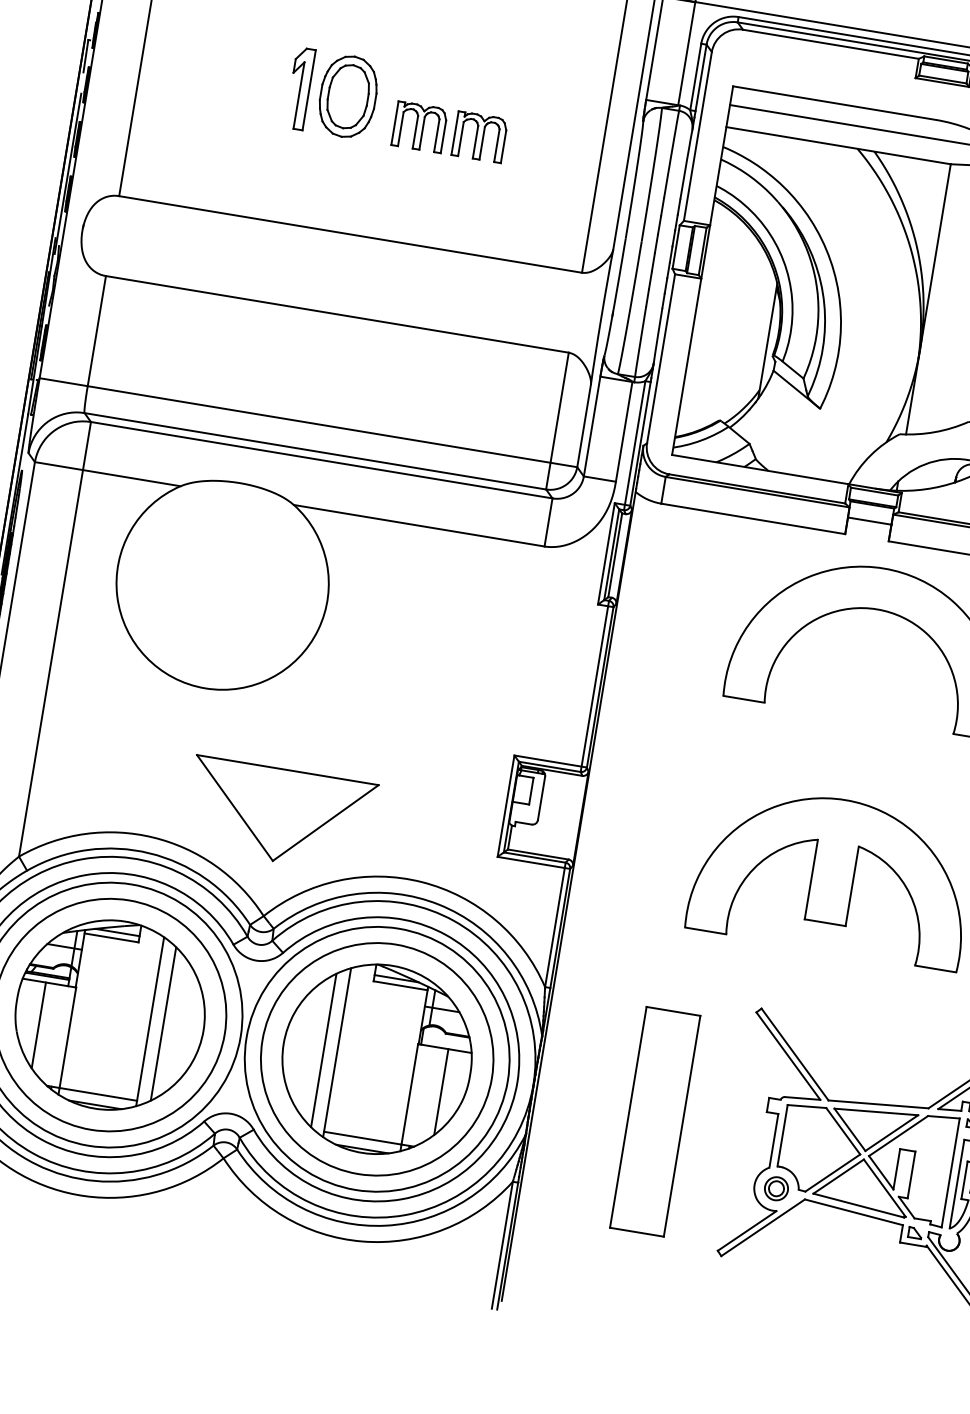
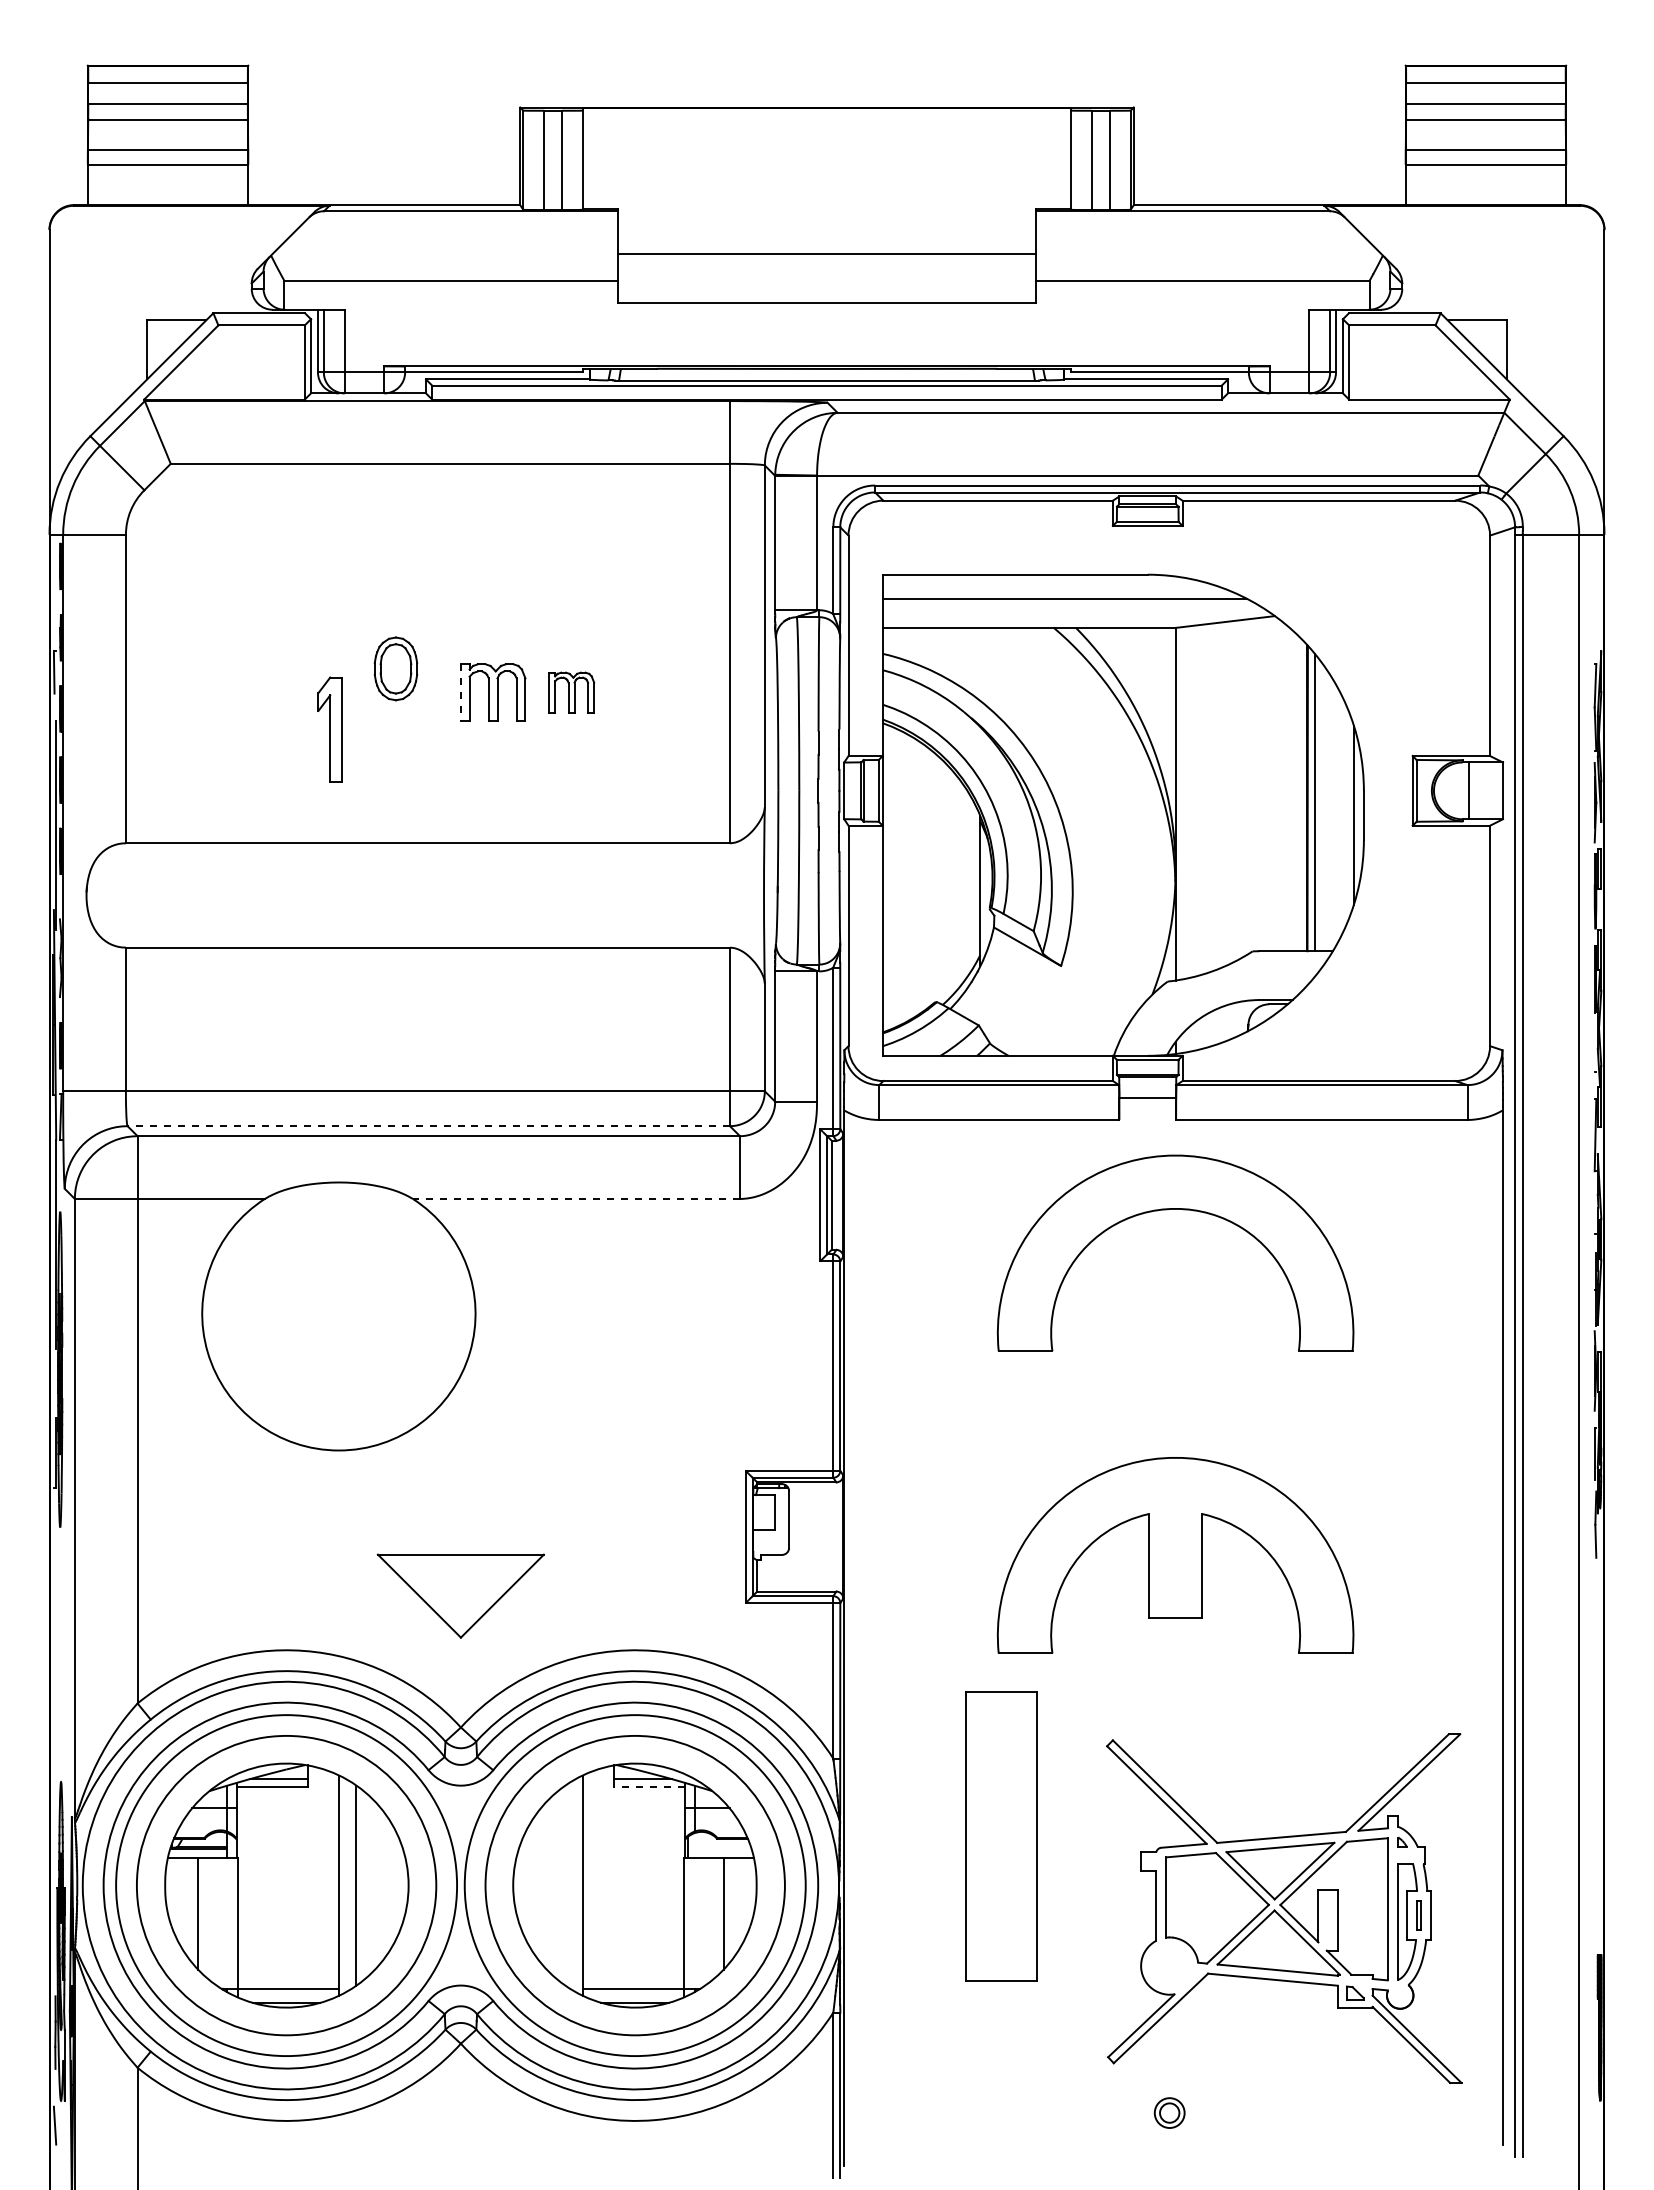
part: (299, 88) -> (329, 729), moved
part: (347, 96) -> (395, 668), size x0.6
line: (394, 123) -> (460, 693), solid -> dashed
part: (479, 137) -> (571, 692), size x0.7
line: (315, 451) -> (428, 1126), solid -> dashed
line: (419, 525) -> (576, 1198), solid -> dashed
part: (280, 814) -> (460, 1595), size x0.7
line: (400, 985) -> (649, 1787), solid -> dashed
line: (323, 1050) -> (565, 1885), removed
part: (655, 1121) -> (1001, 1836), moved
part: (776, 1188) -> (1169, 2112), moved

